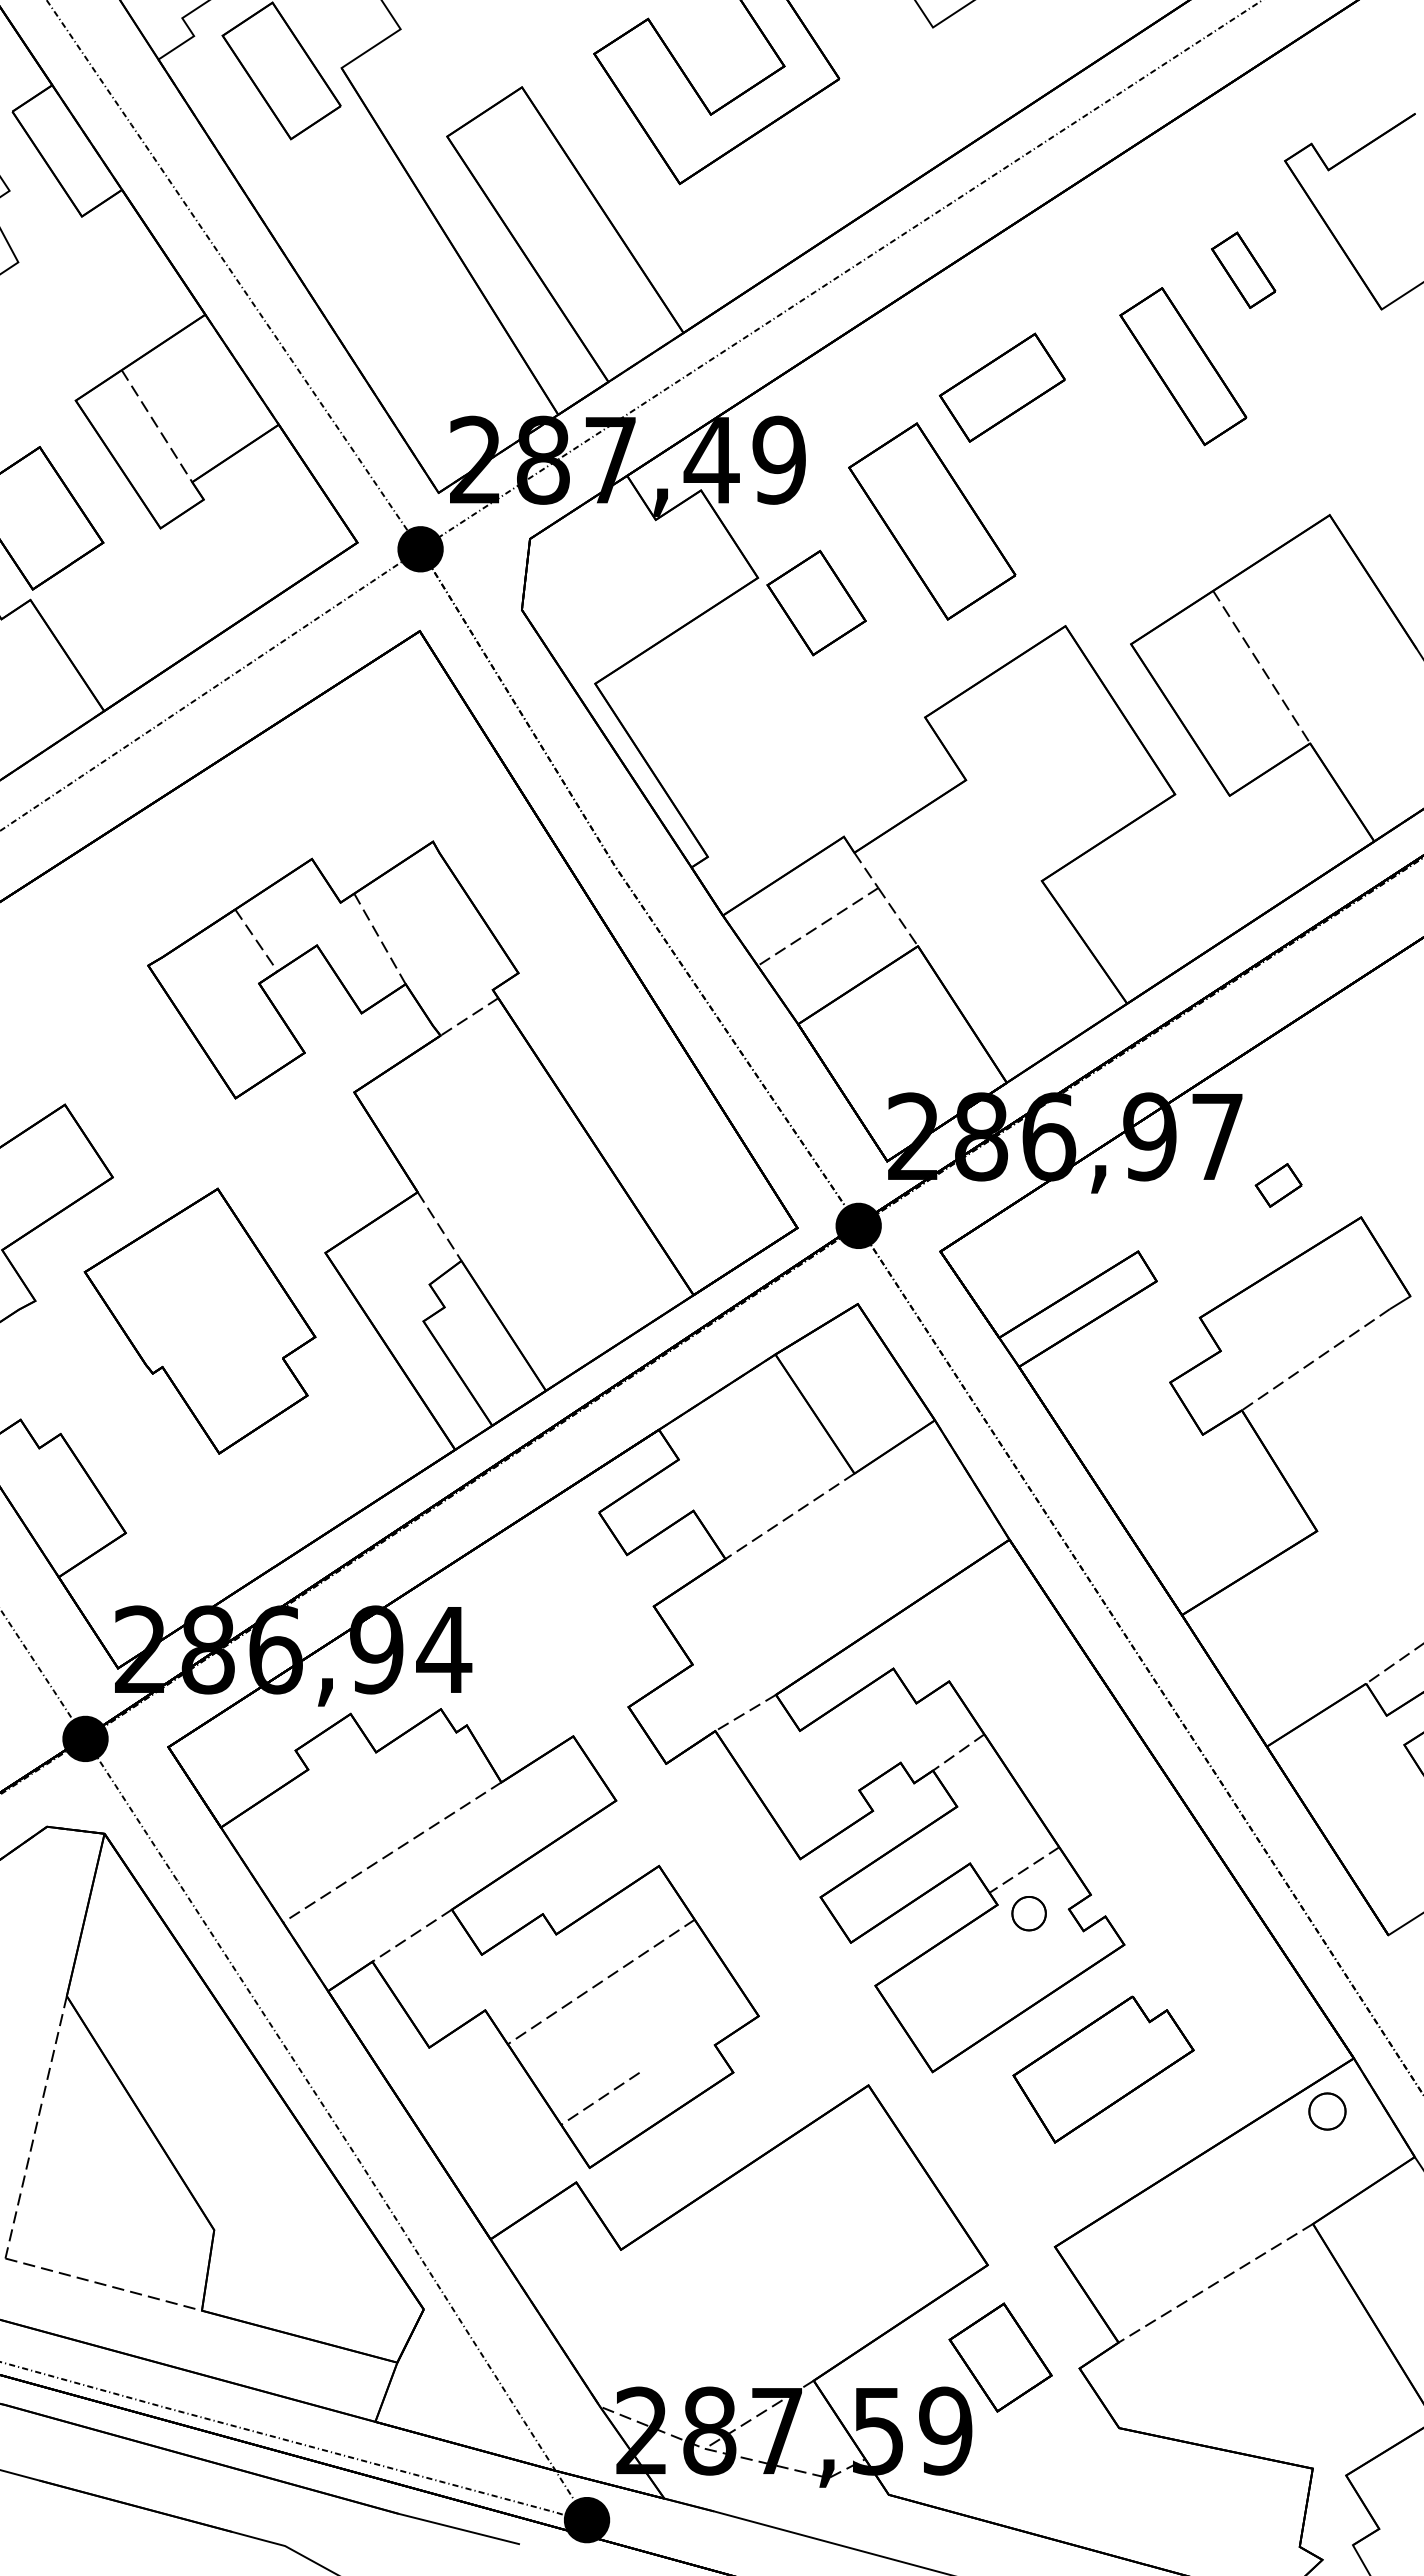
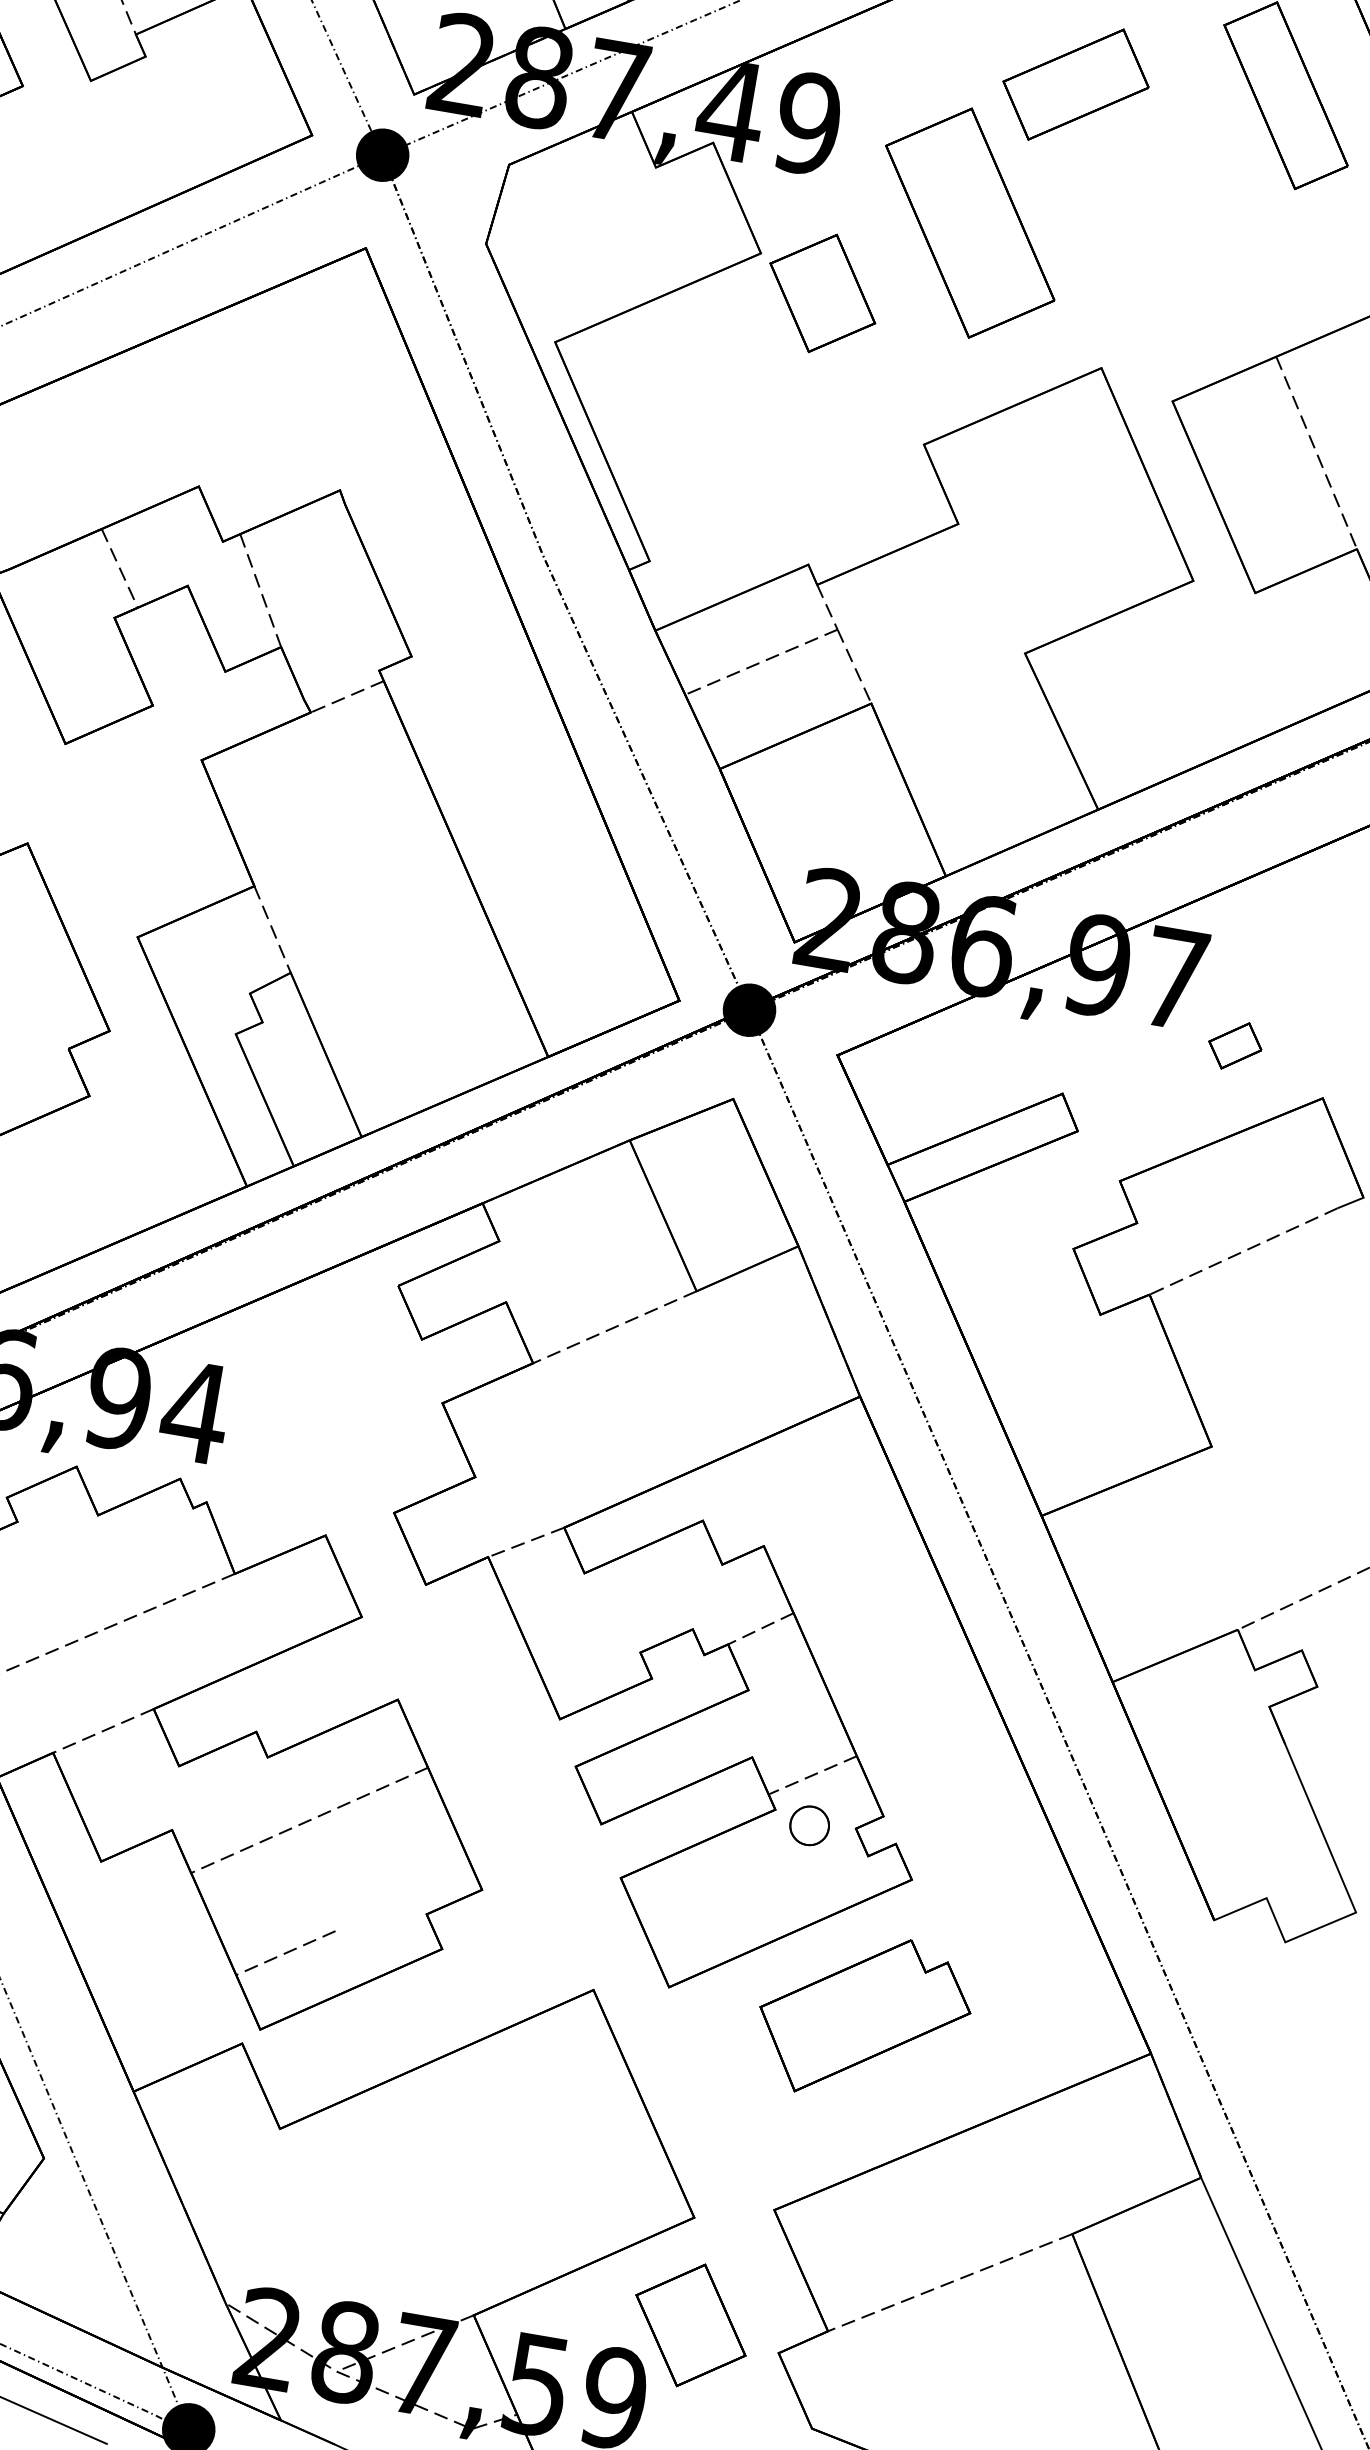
part: (1327, 2111) -> (1110, 2108), removed

